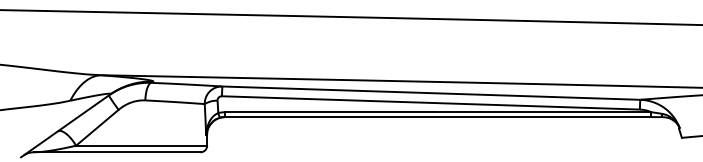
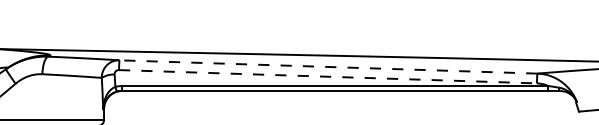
line: (432, 93) -> (329, 67), solid -> dashed
line: (431, 102) -> (328, 76), solid -> dashed

